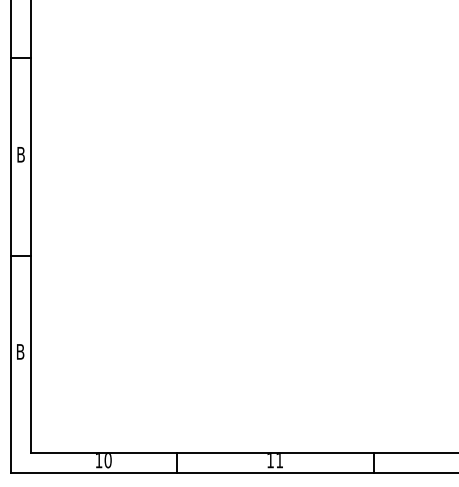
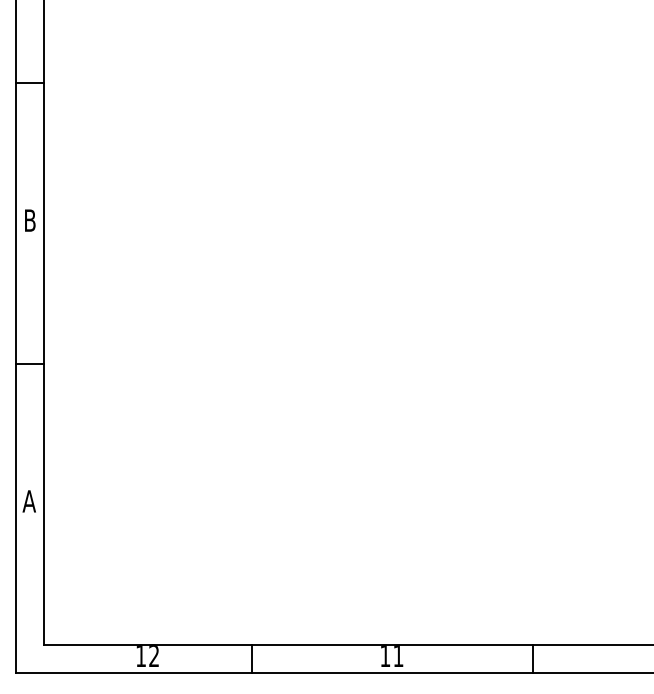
text: (19, 351) -> (28, 501), B -> A
text: (108, 460) -> (154, 656), 10 -> 12

